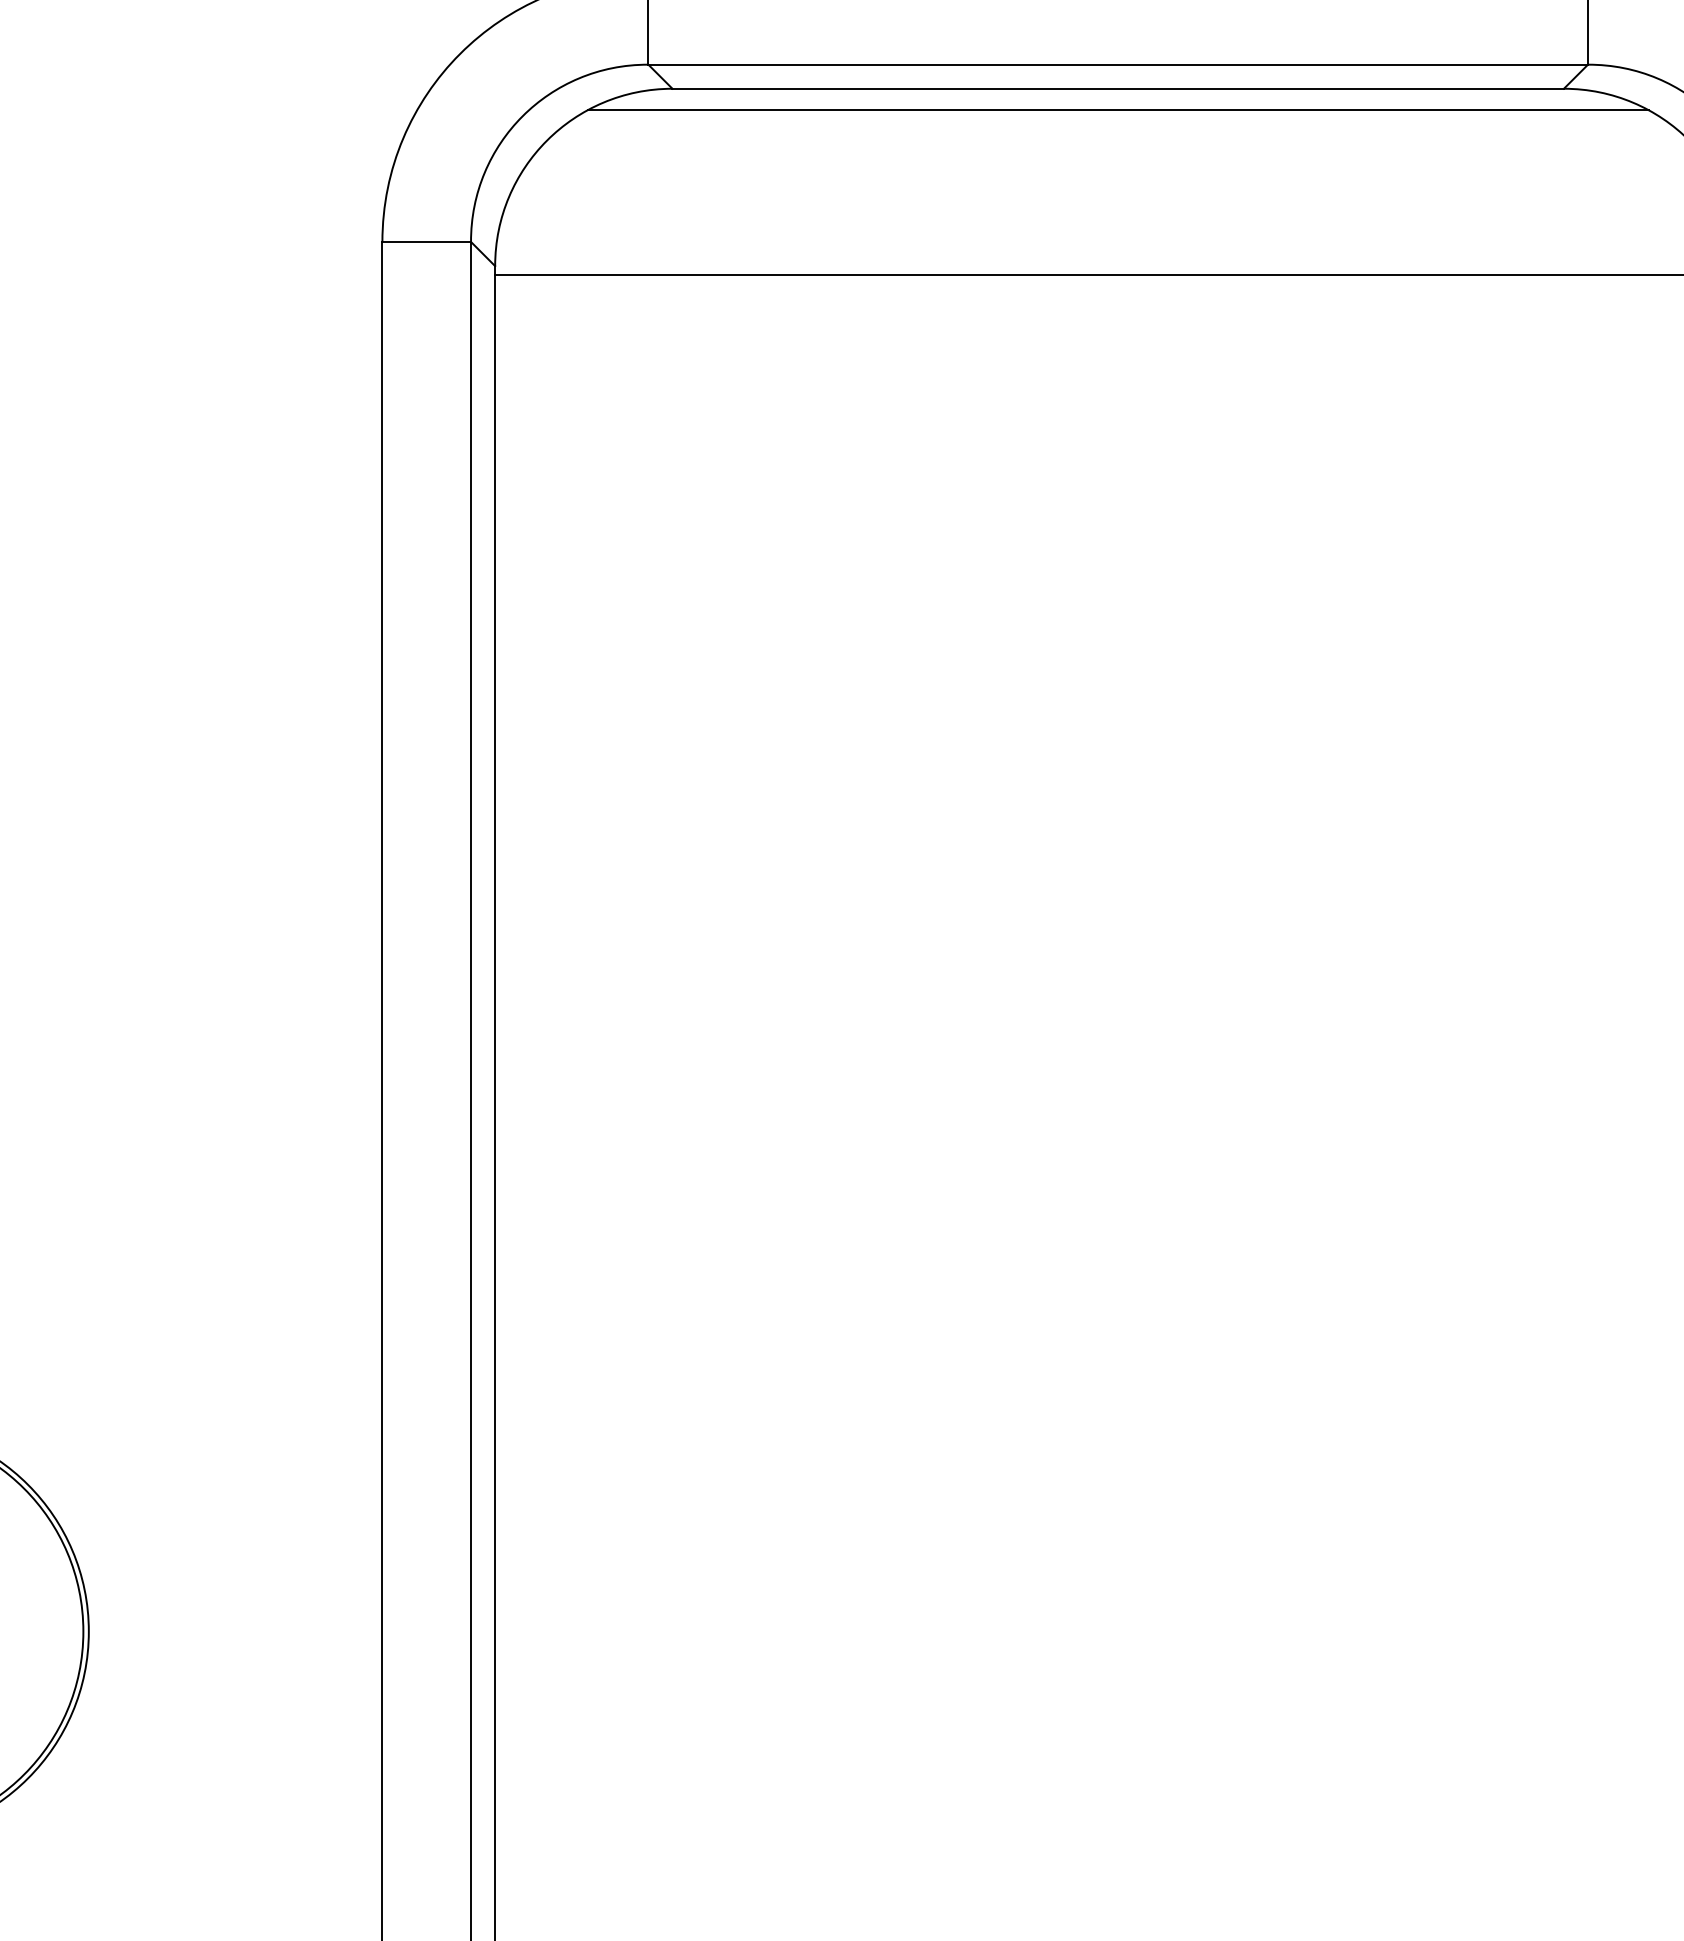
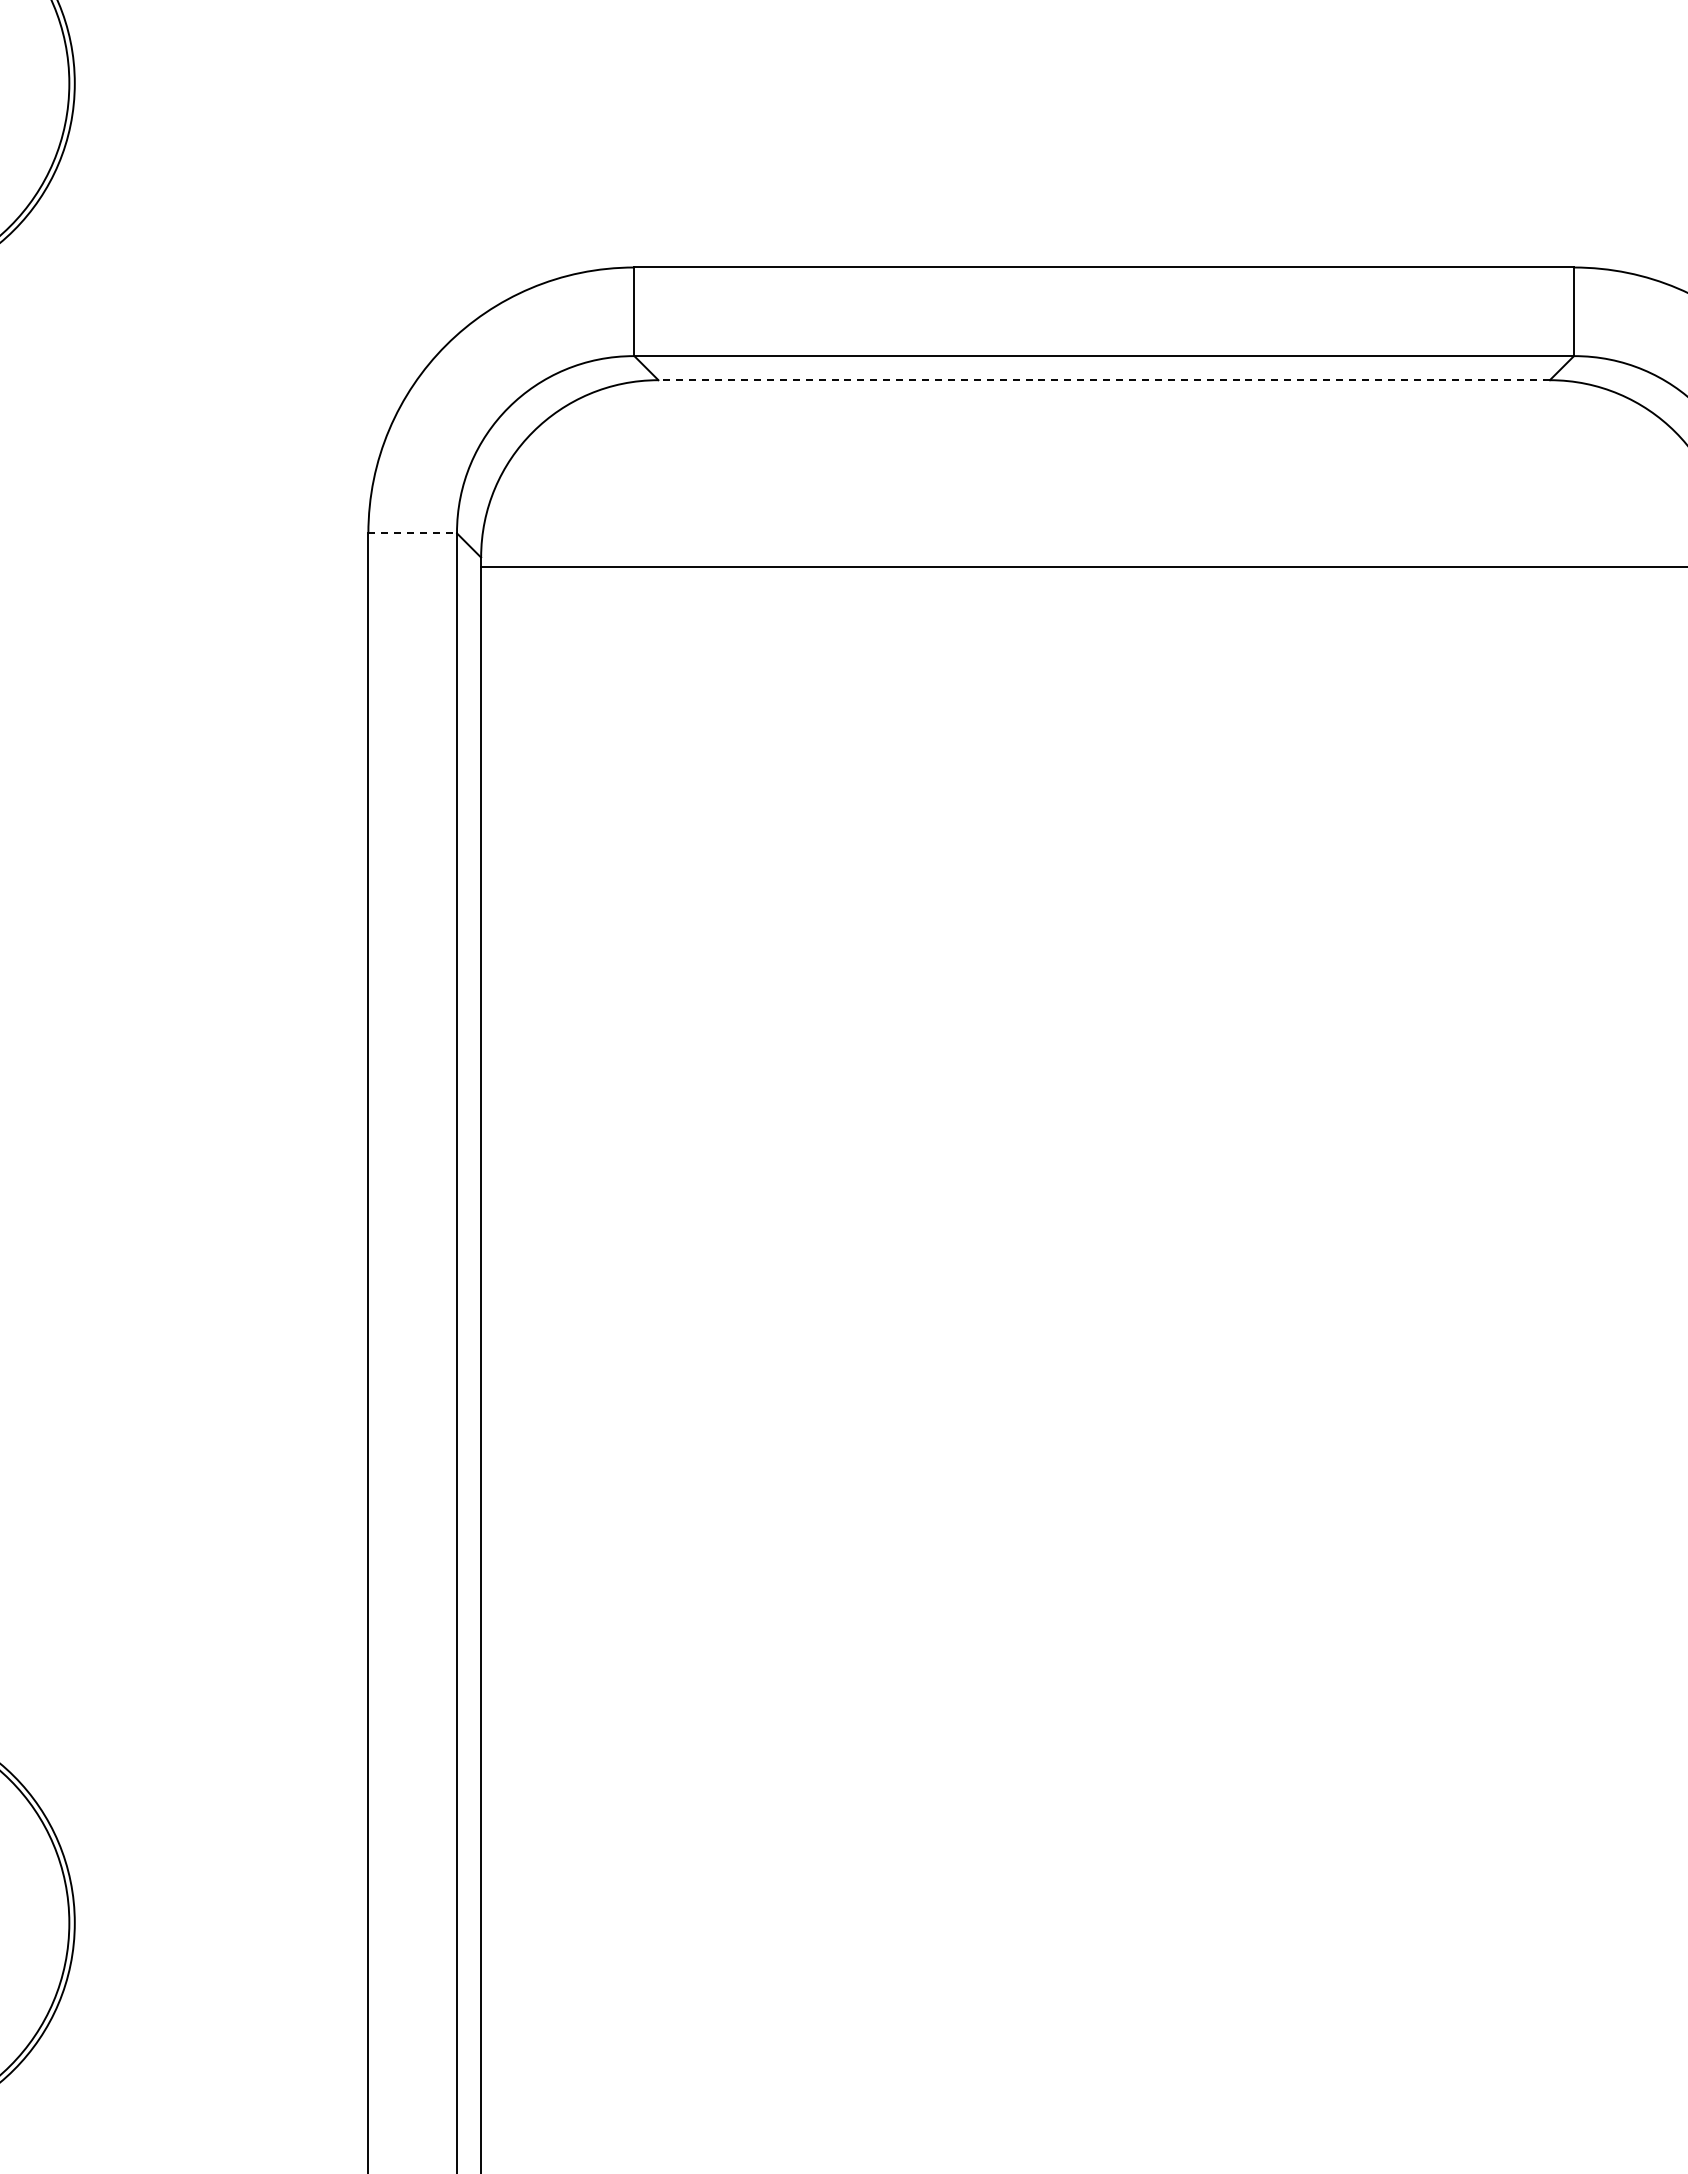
line: (1118, 89) -> (1104, 380), solid -> dashed
line: (1117, 110) -> (1103, 401), removed
line: (427, 242) -> (413, 533), solid -> dashed

